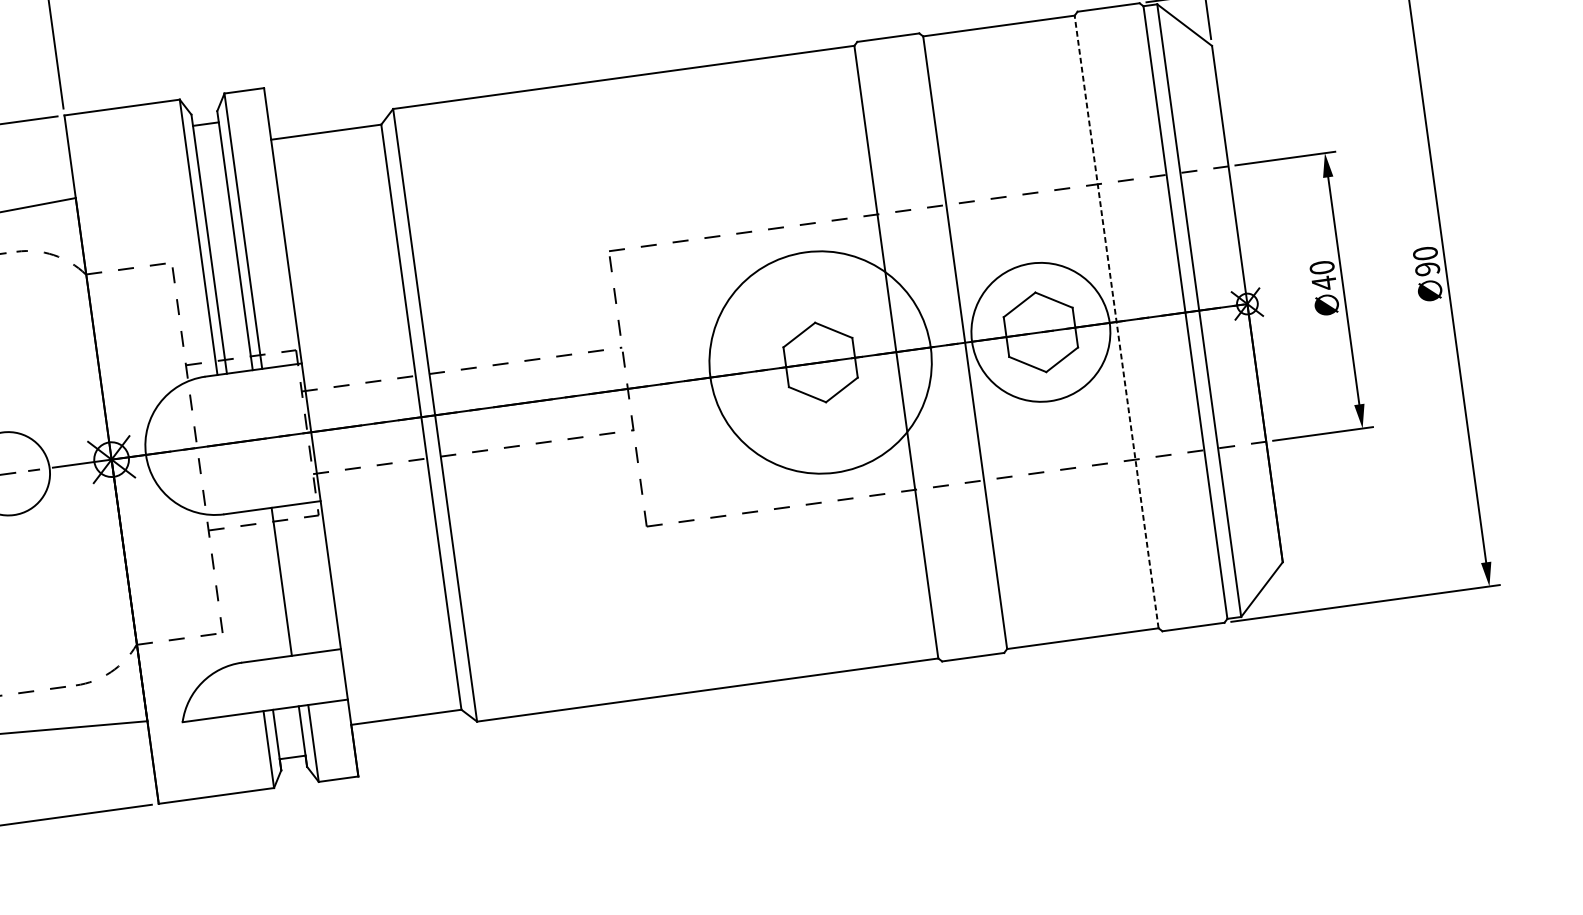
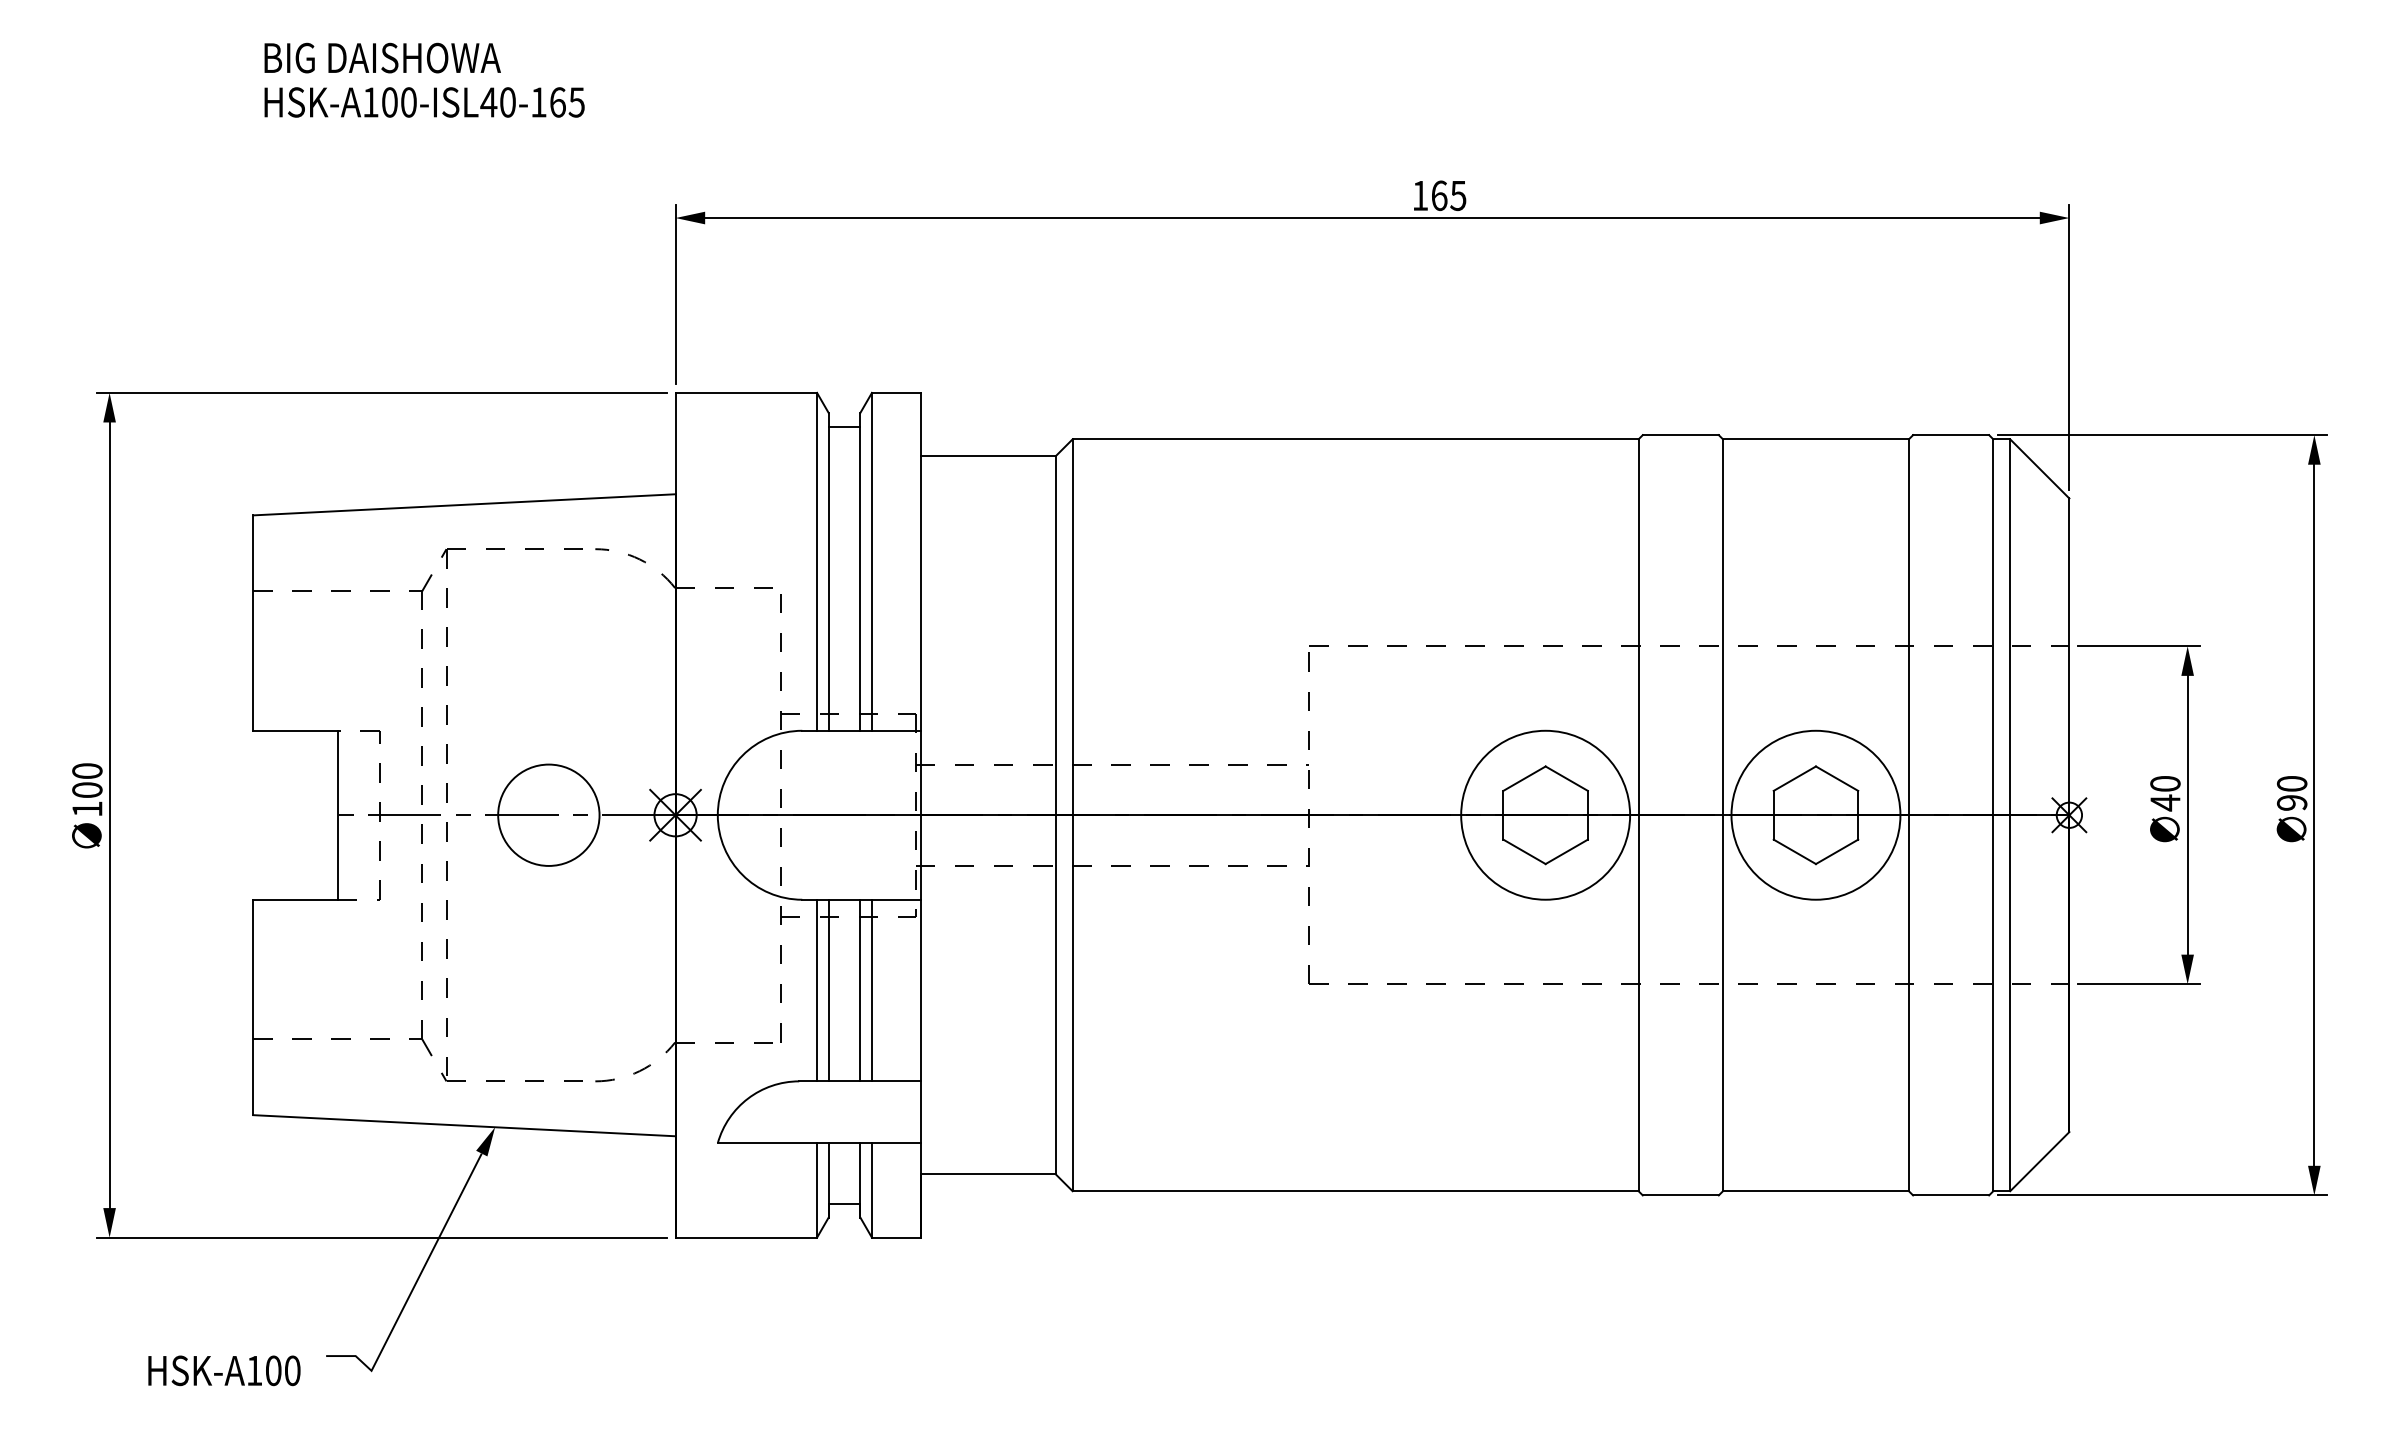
line: (1116, 322) -> (1908, 815), dashed -> solid
circle: (820, 361) -> (1545, 814), size x0.62
line: (290, 580) -> (871, 990), added
line: (255, 585) -> (828, 990), added
line: (246, 586) -> (817, 990), added

